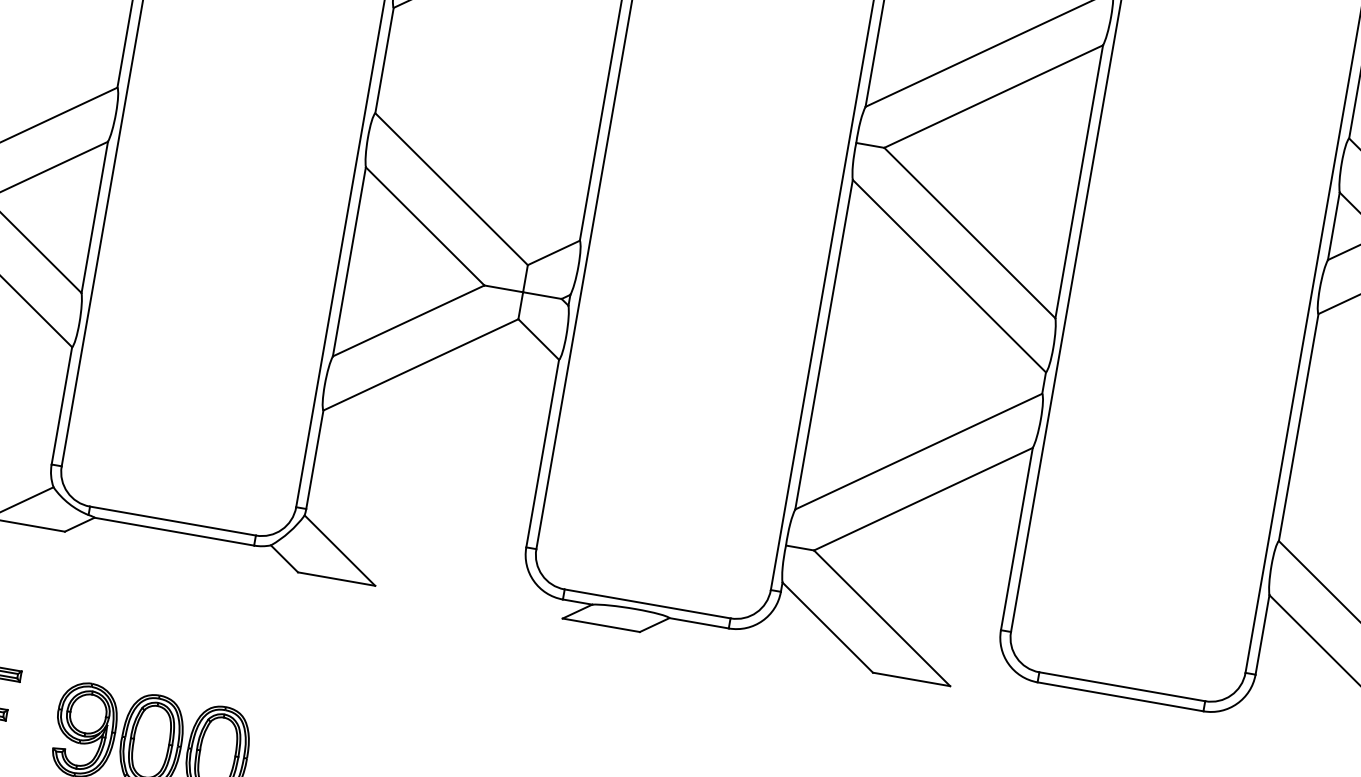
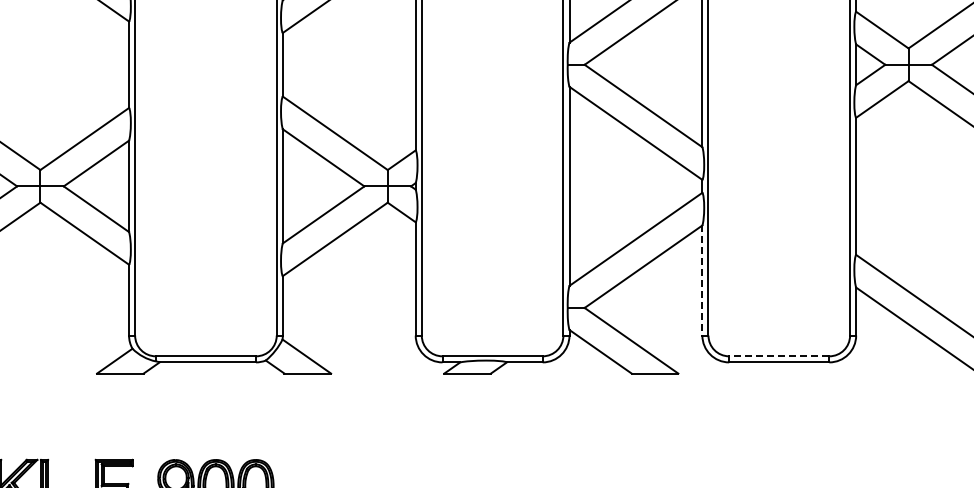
line: (1016, 540) -> (702, 281), solid -> dashed
line: (1120, 686) -> (778, 356), solid -> dashed

